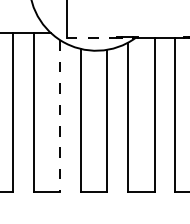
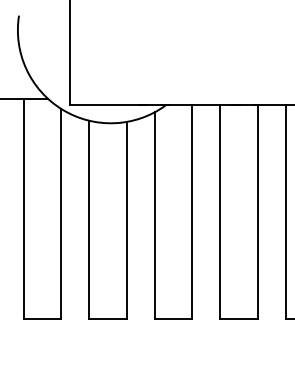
line: (91, 37) -> (104, 105), dashed -> solid
line: (60, 116) -> (61, 214), dashed -> solid

